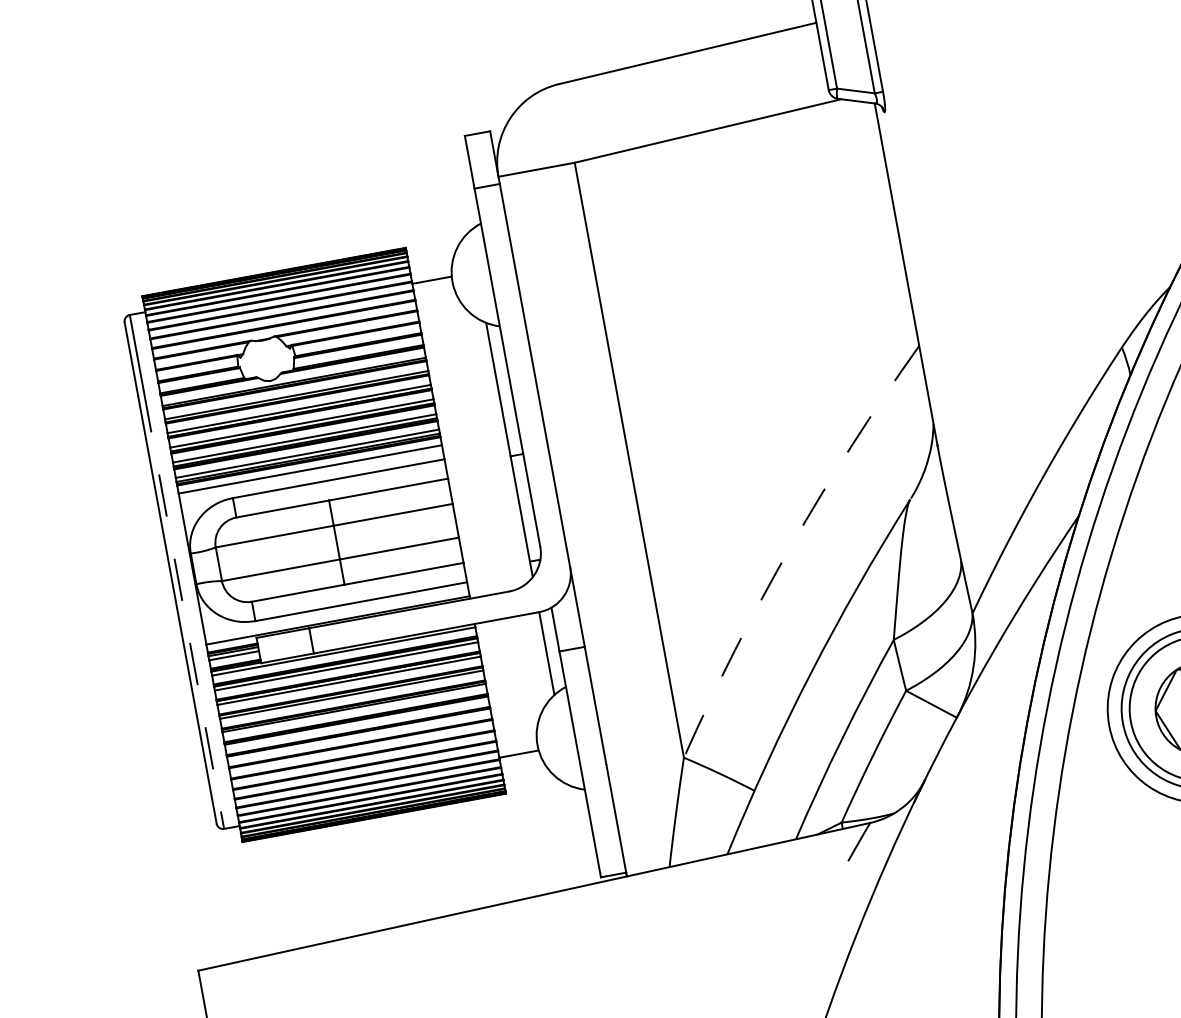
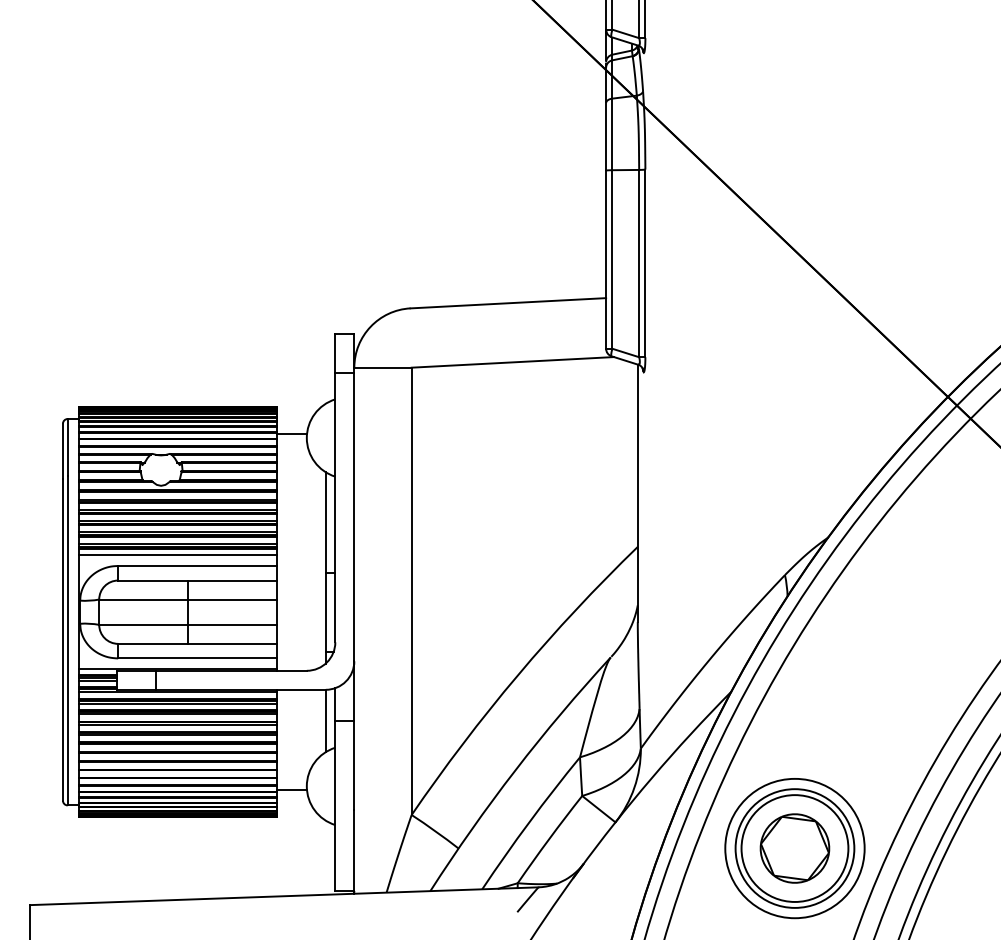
arc: (791, 546) -> (518, 675), dashed -> solid
line: (183, 609) -> (67, 640), dashed -> solid

